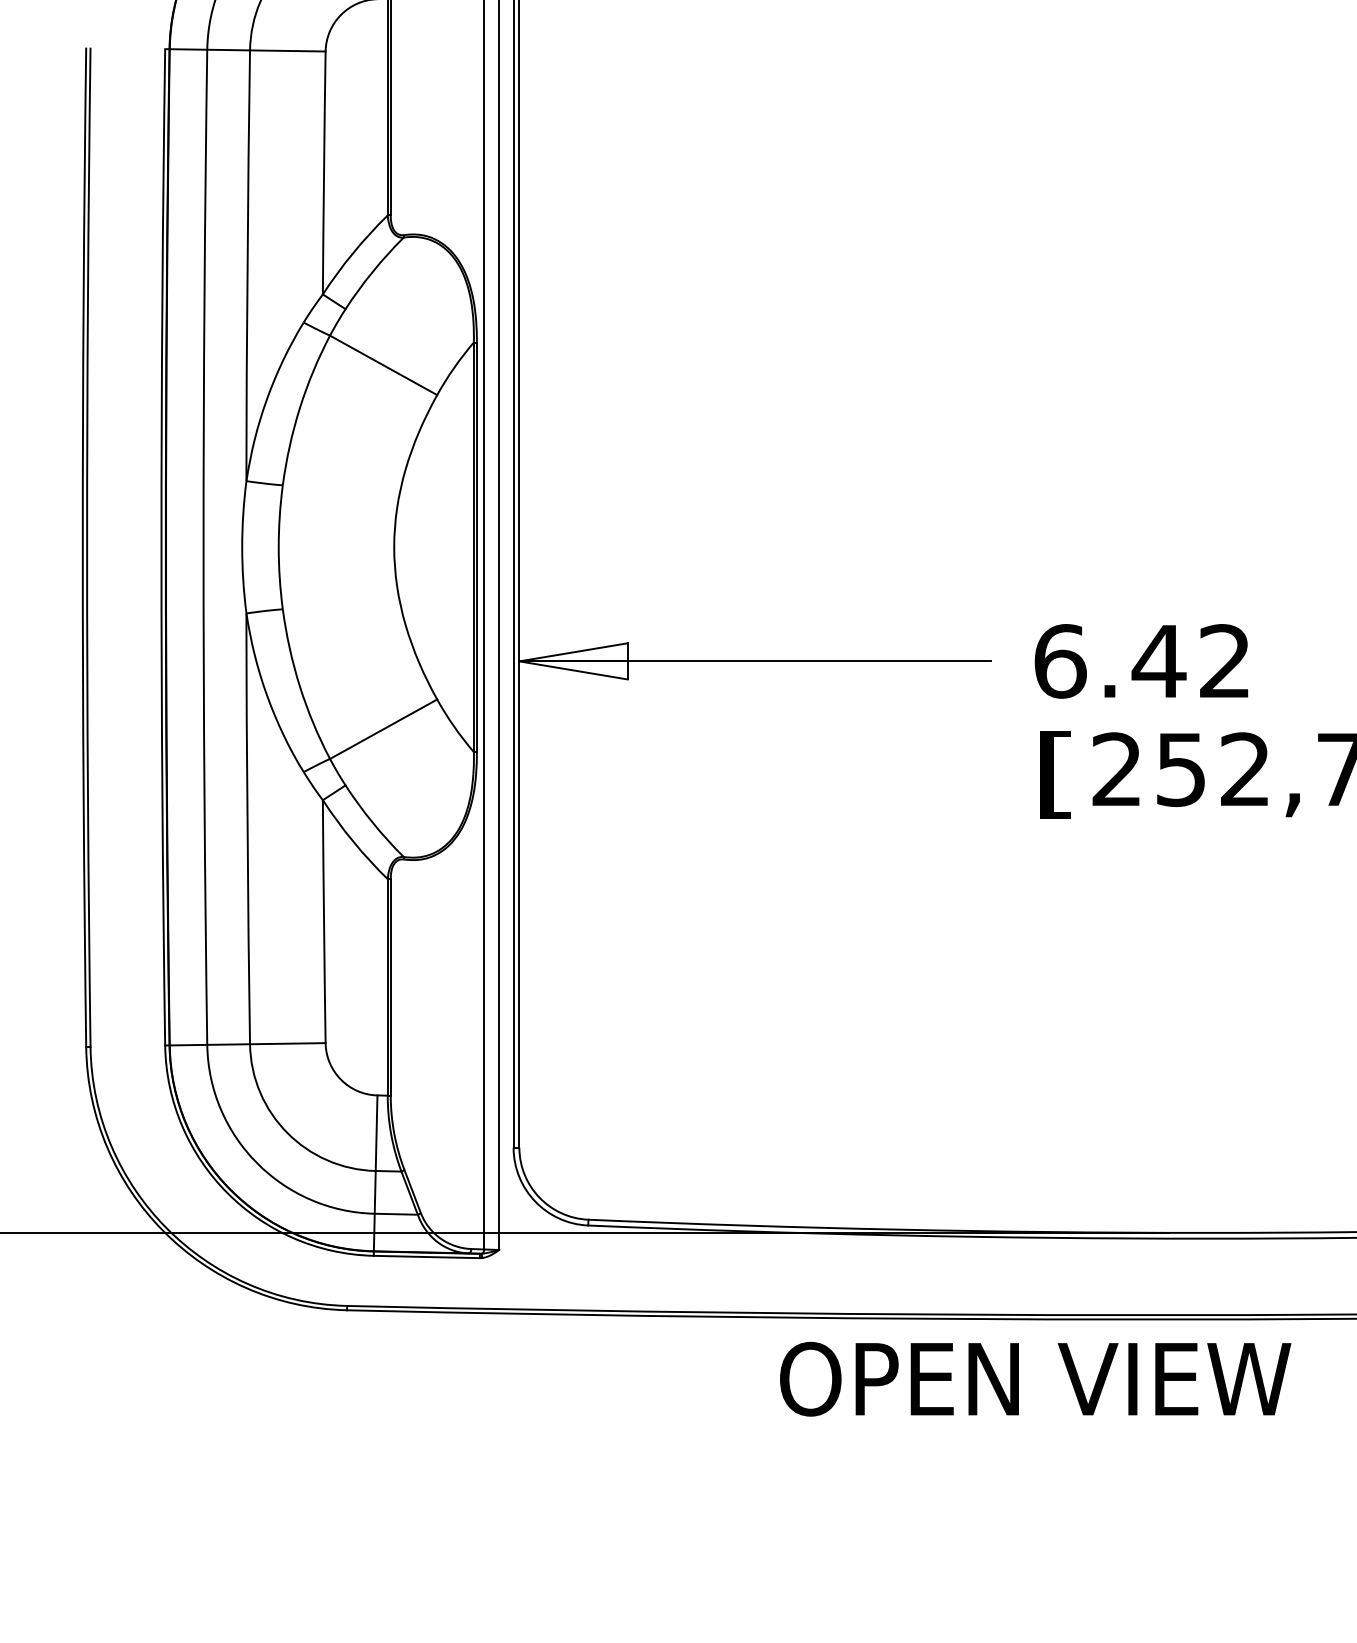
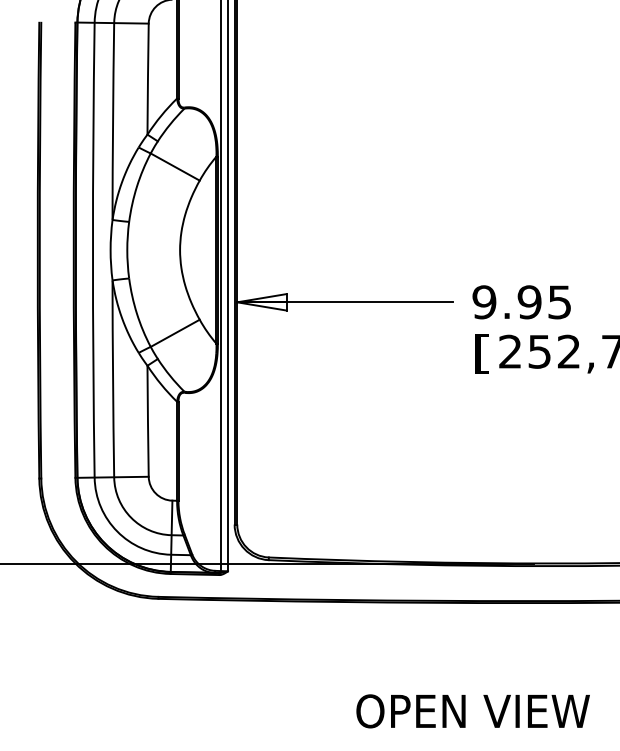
text: (1141, 661) -> (521, 302), 6.42 -> 9.95
text: (1034, 1379) -> (472, 711), moved

